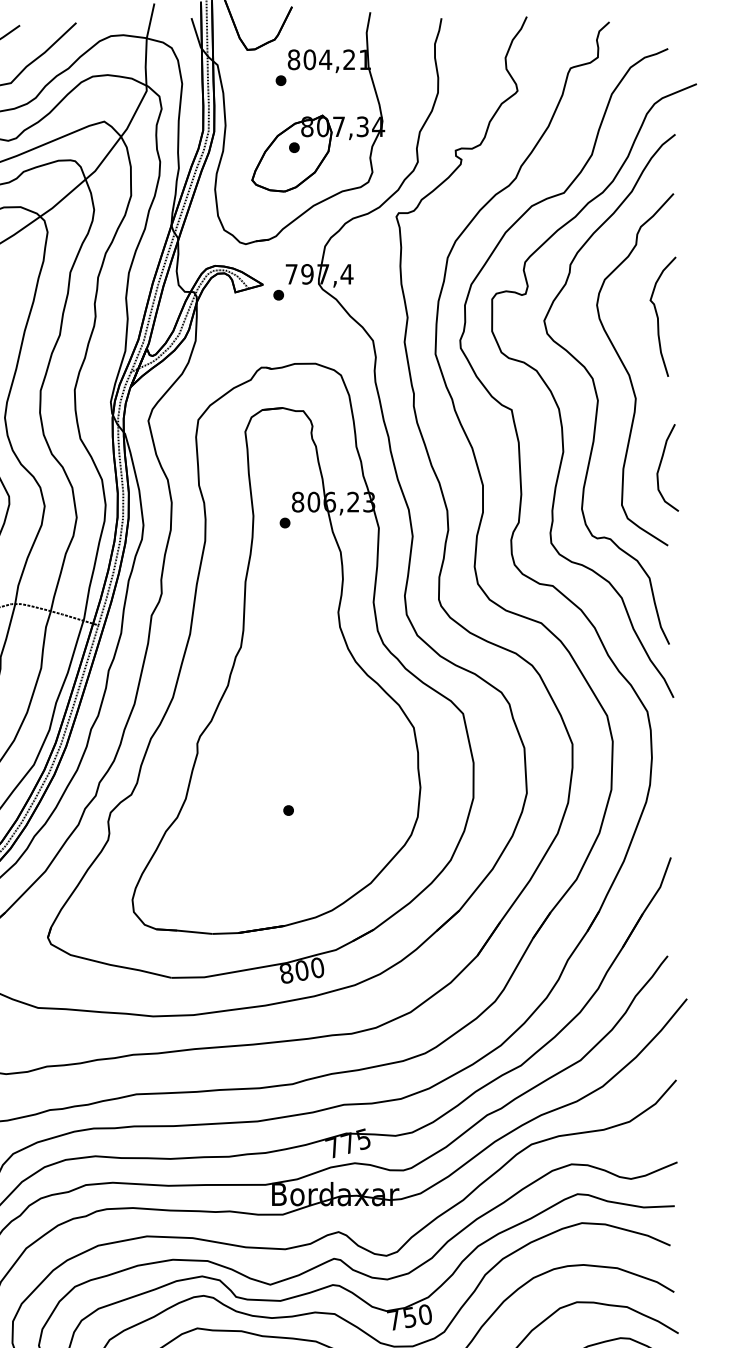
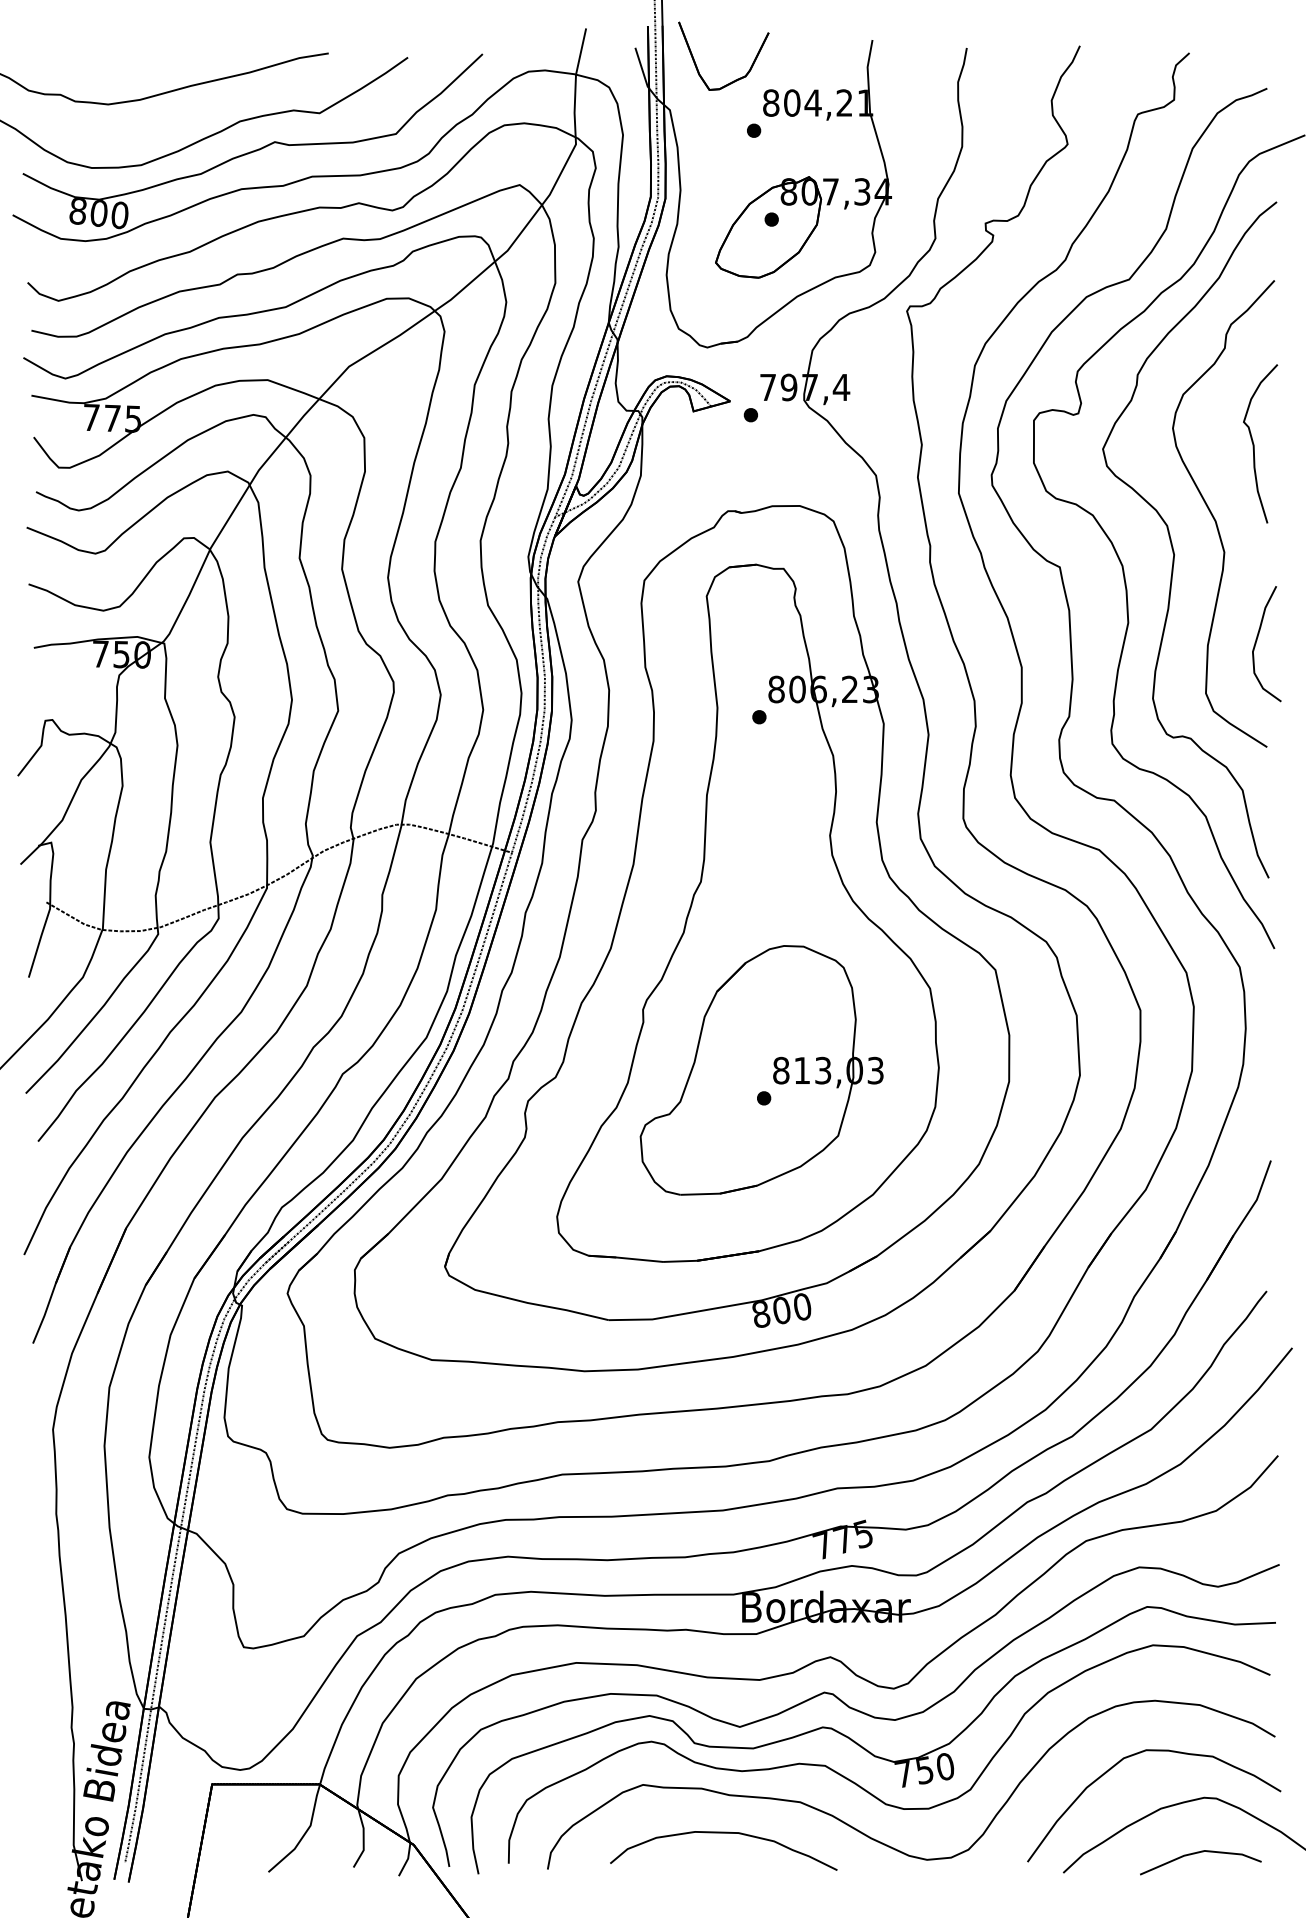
part: (286, 789) -> (761, 1070), added

